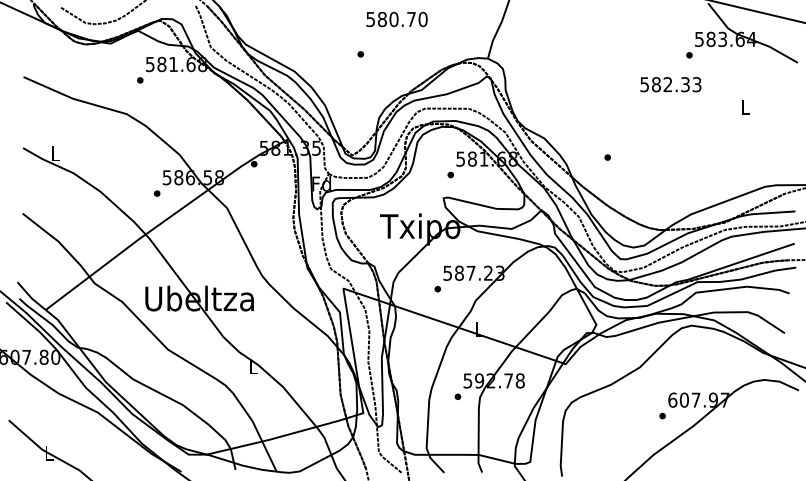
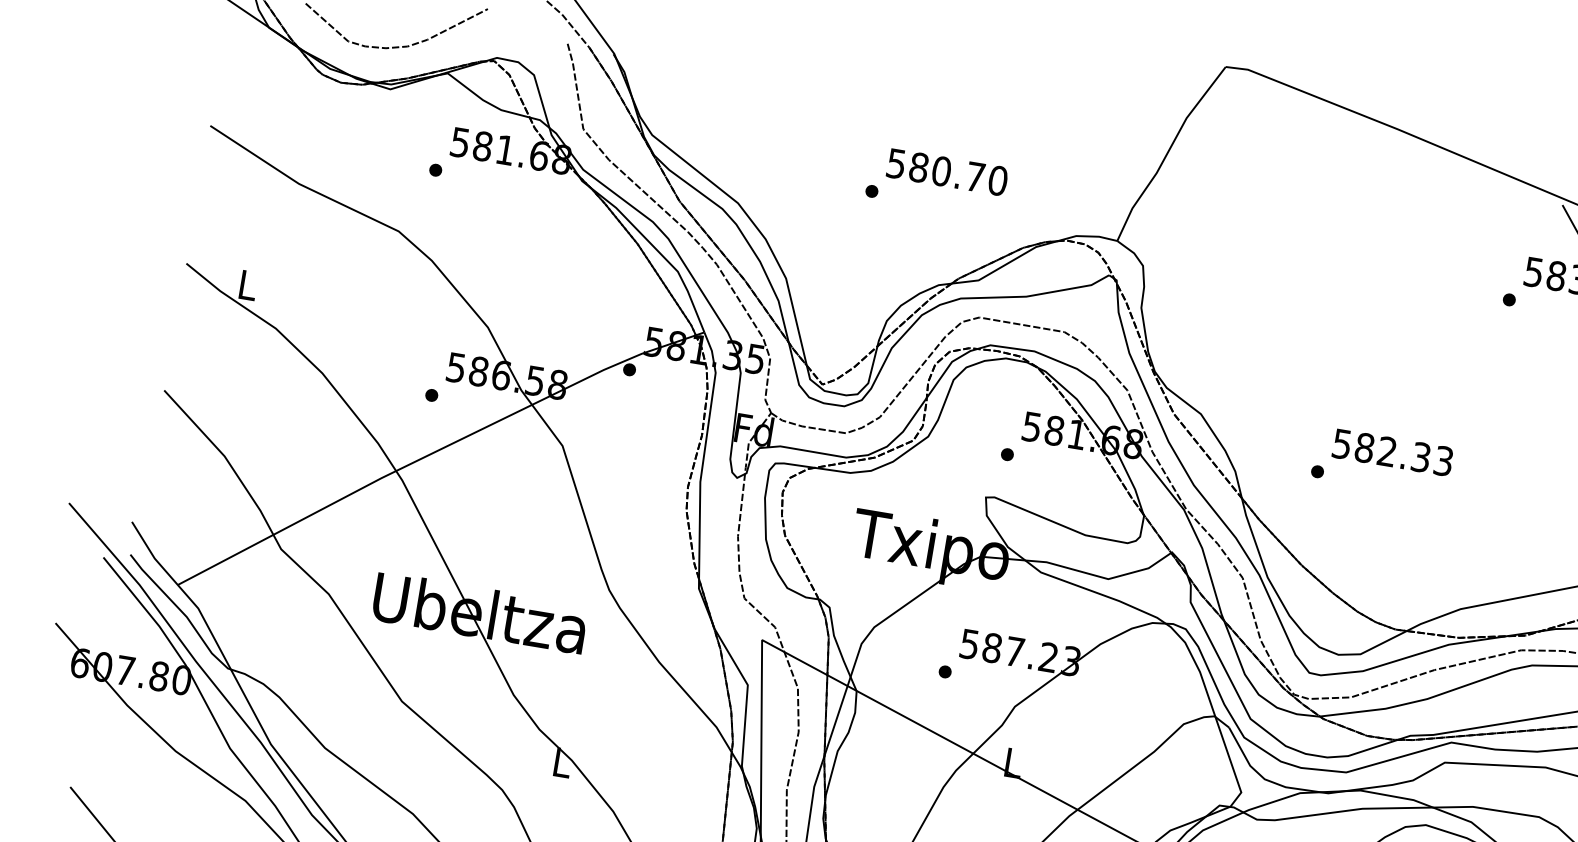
text: (396, 19) -> (946, 172), moved
text: (670, 84) -> (1392, 452), moved

